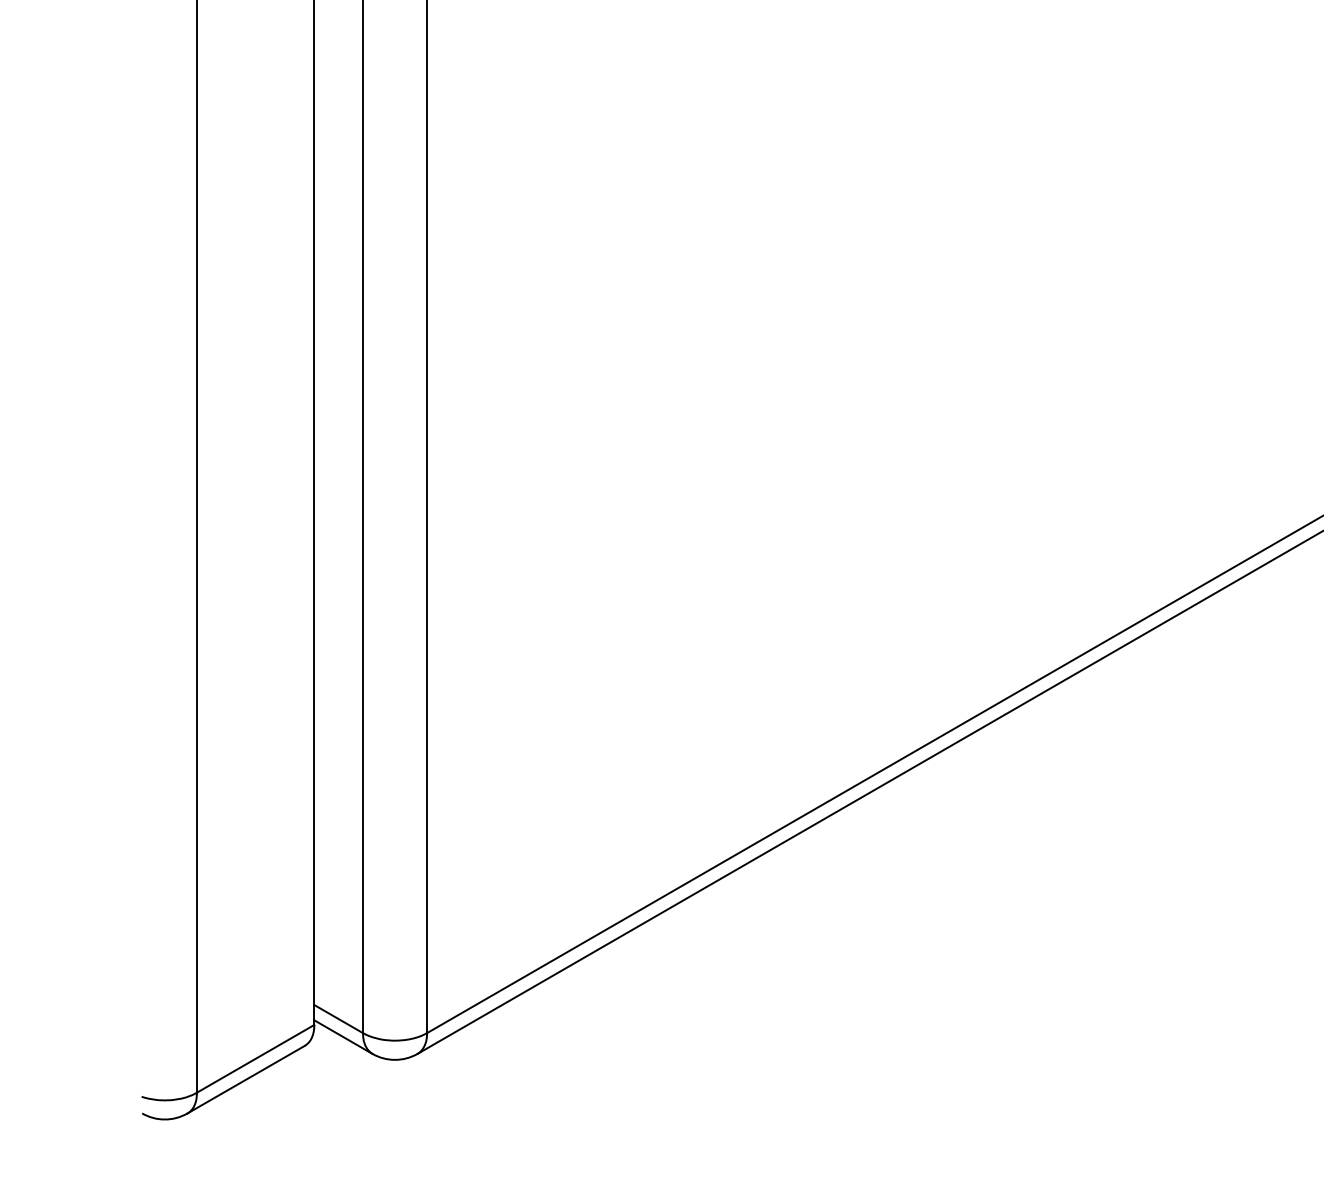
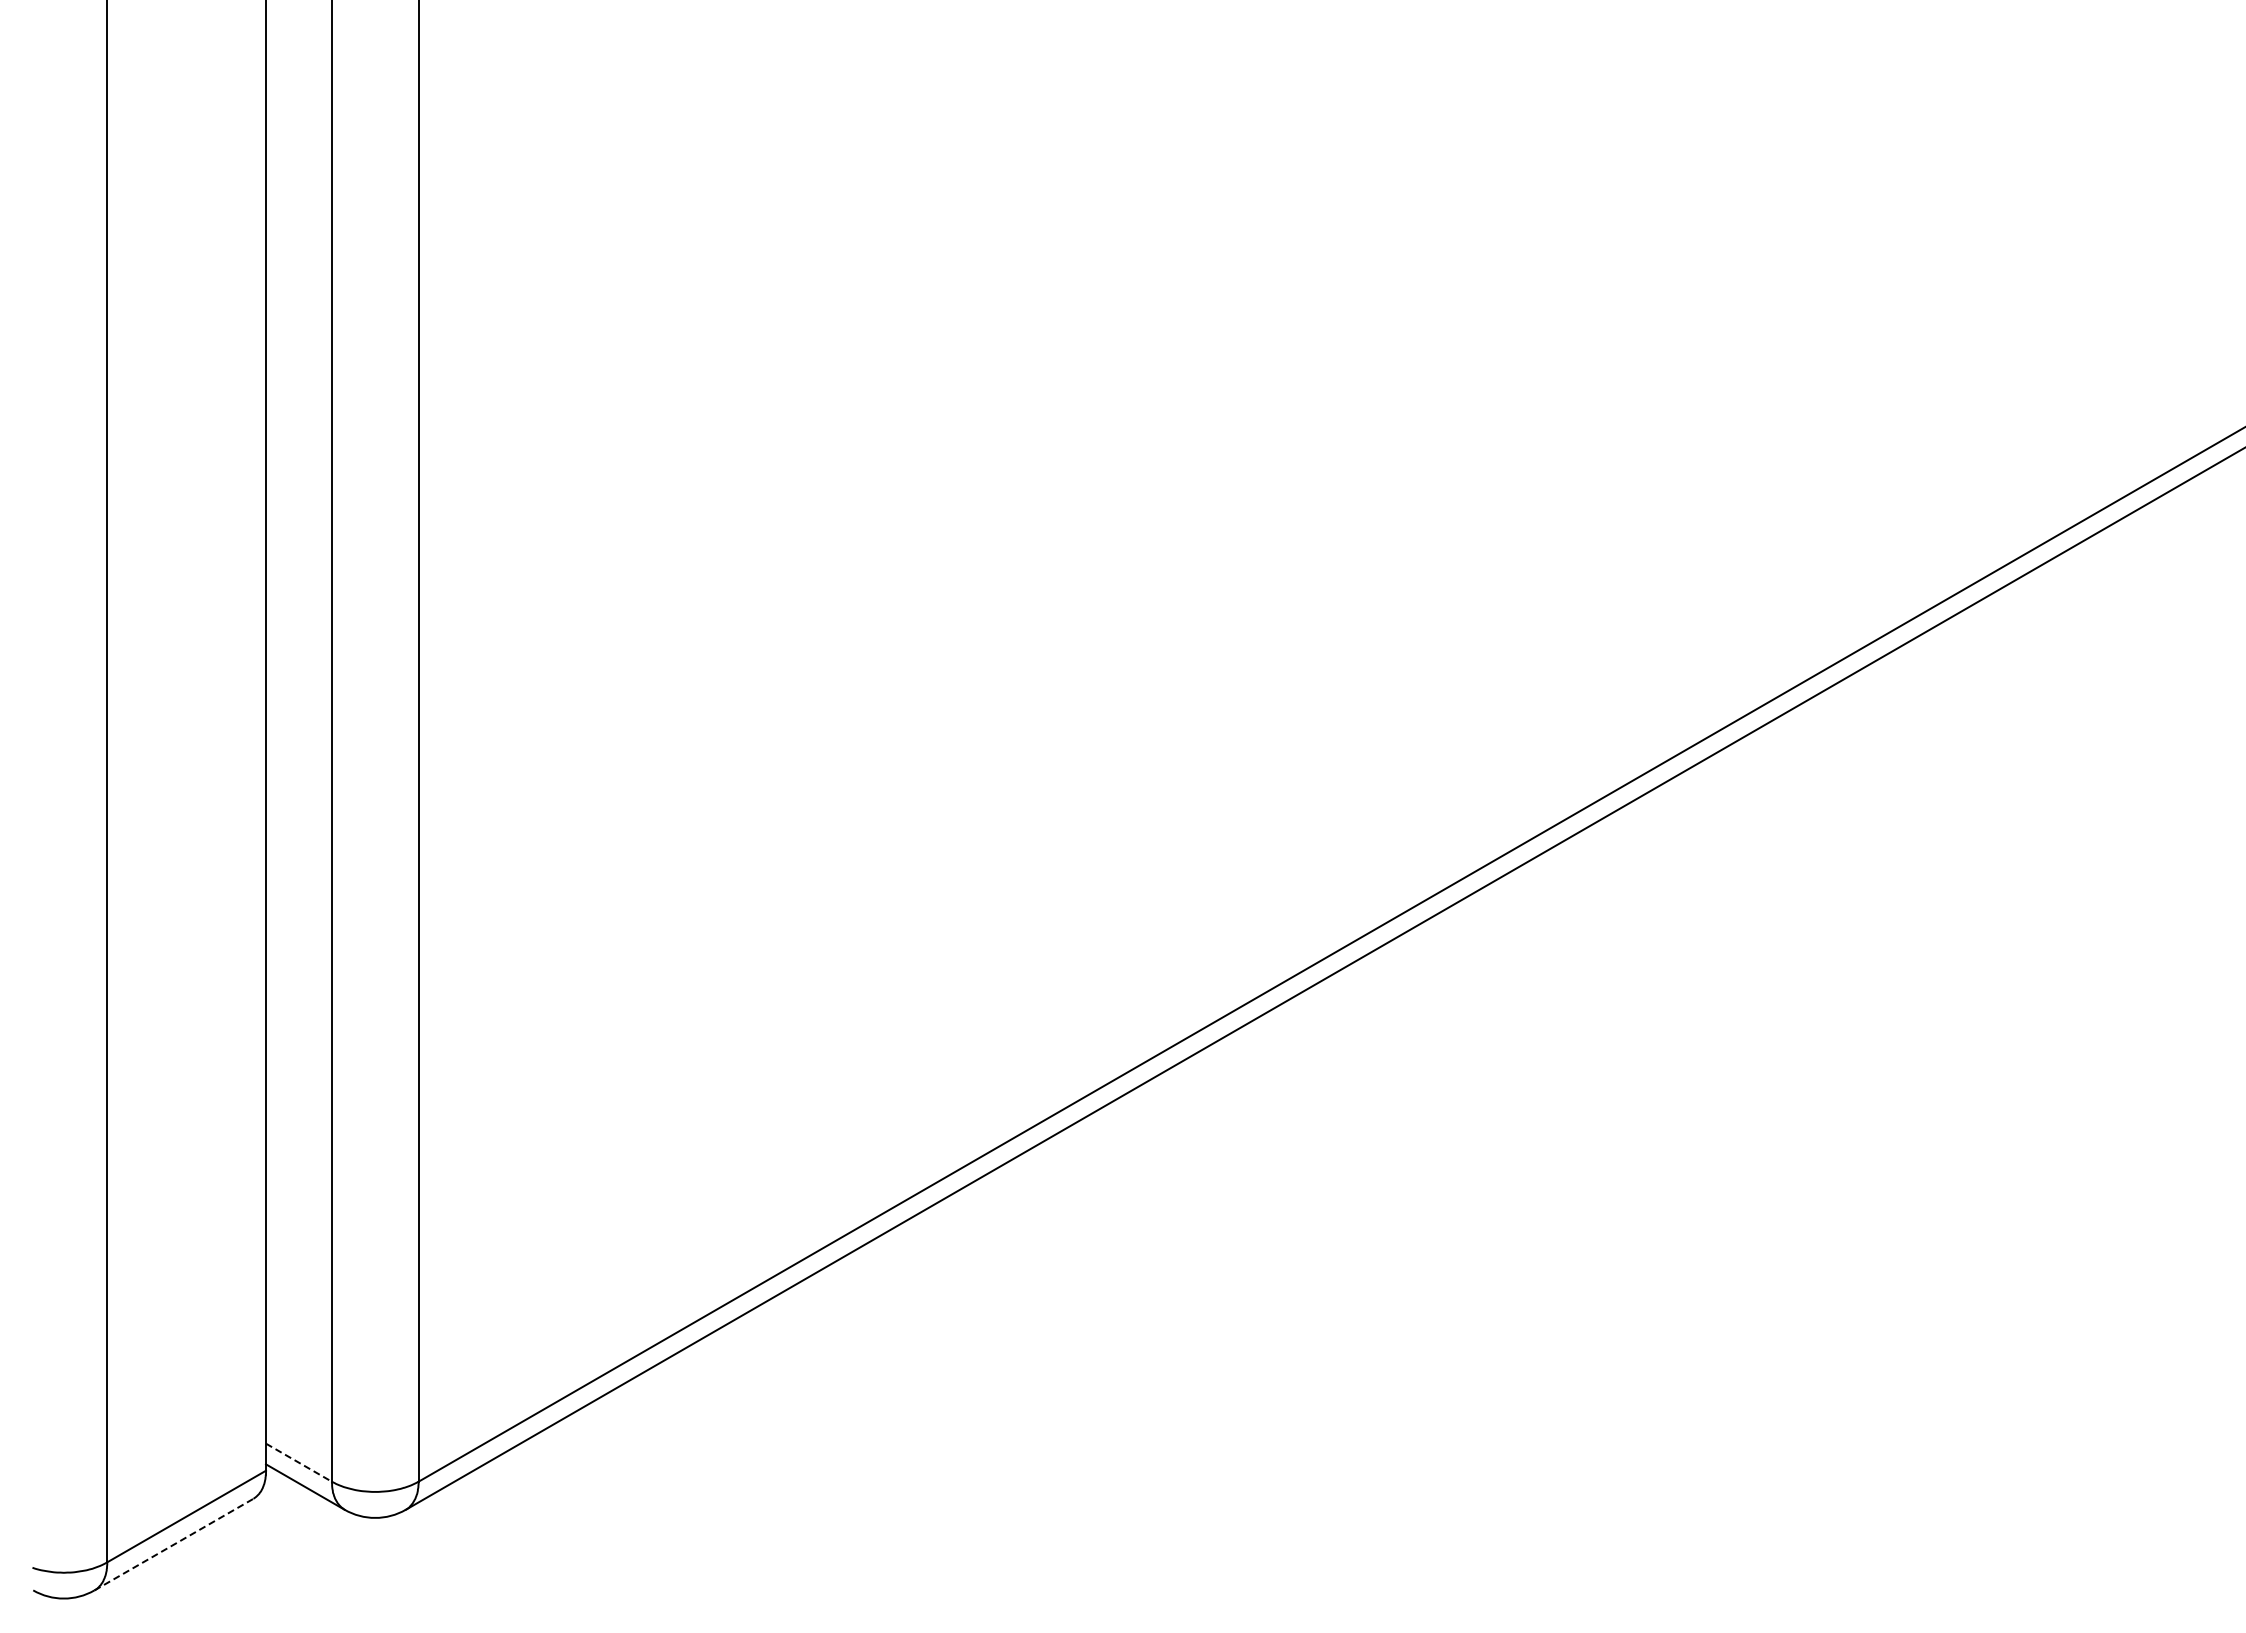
line: (339, 1018) -> (299, 1462), solid -> dashed
line: (246, 1079) -> (174, 1544), solid -> dashed

